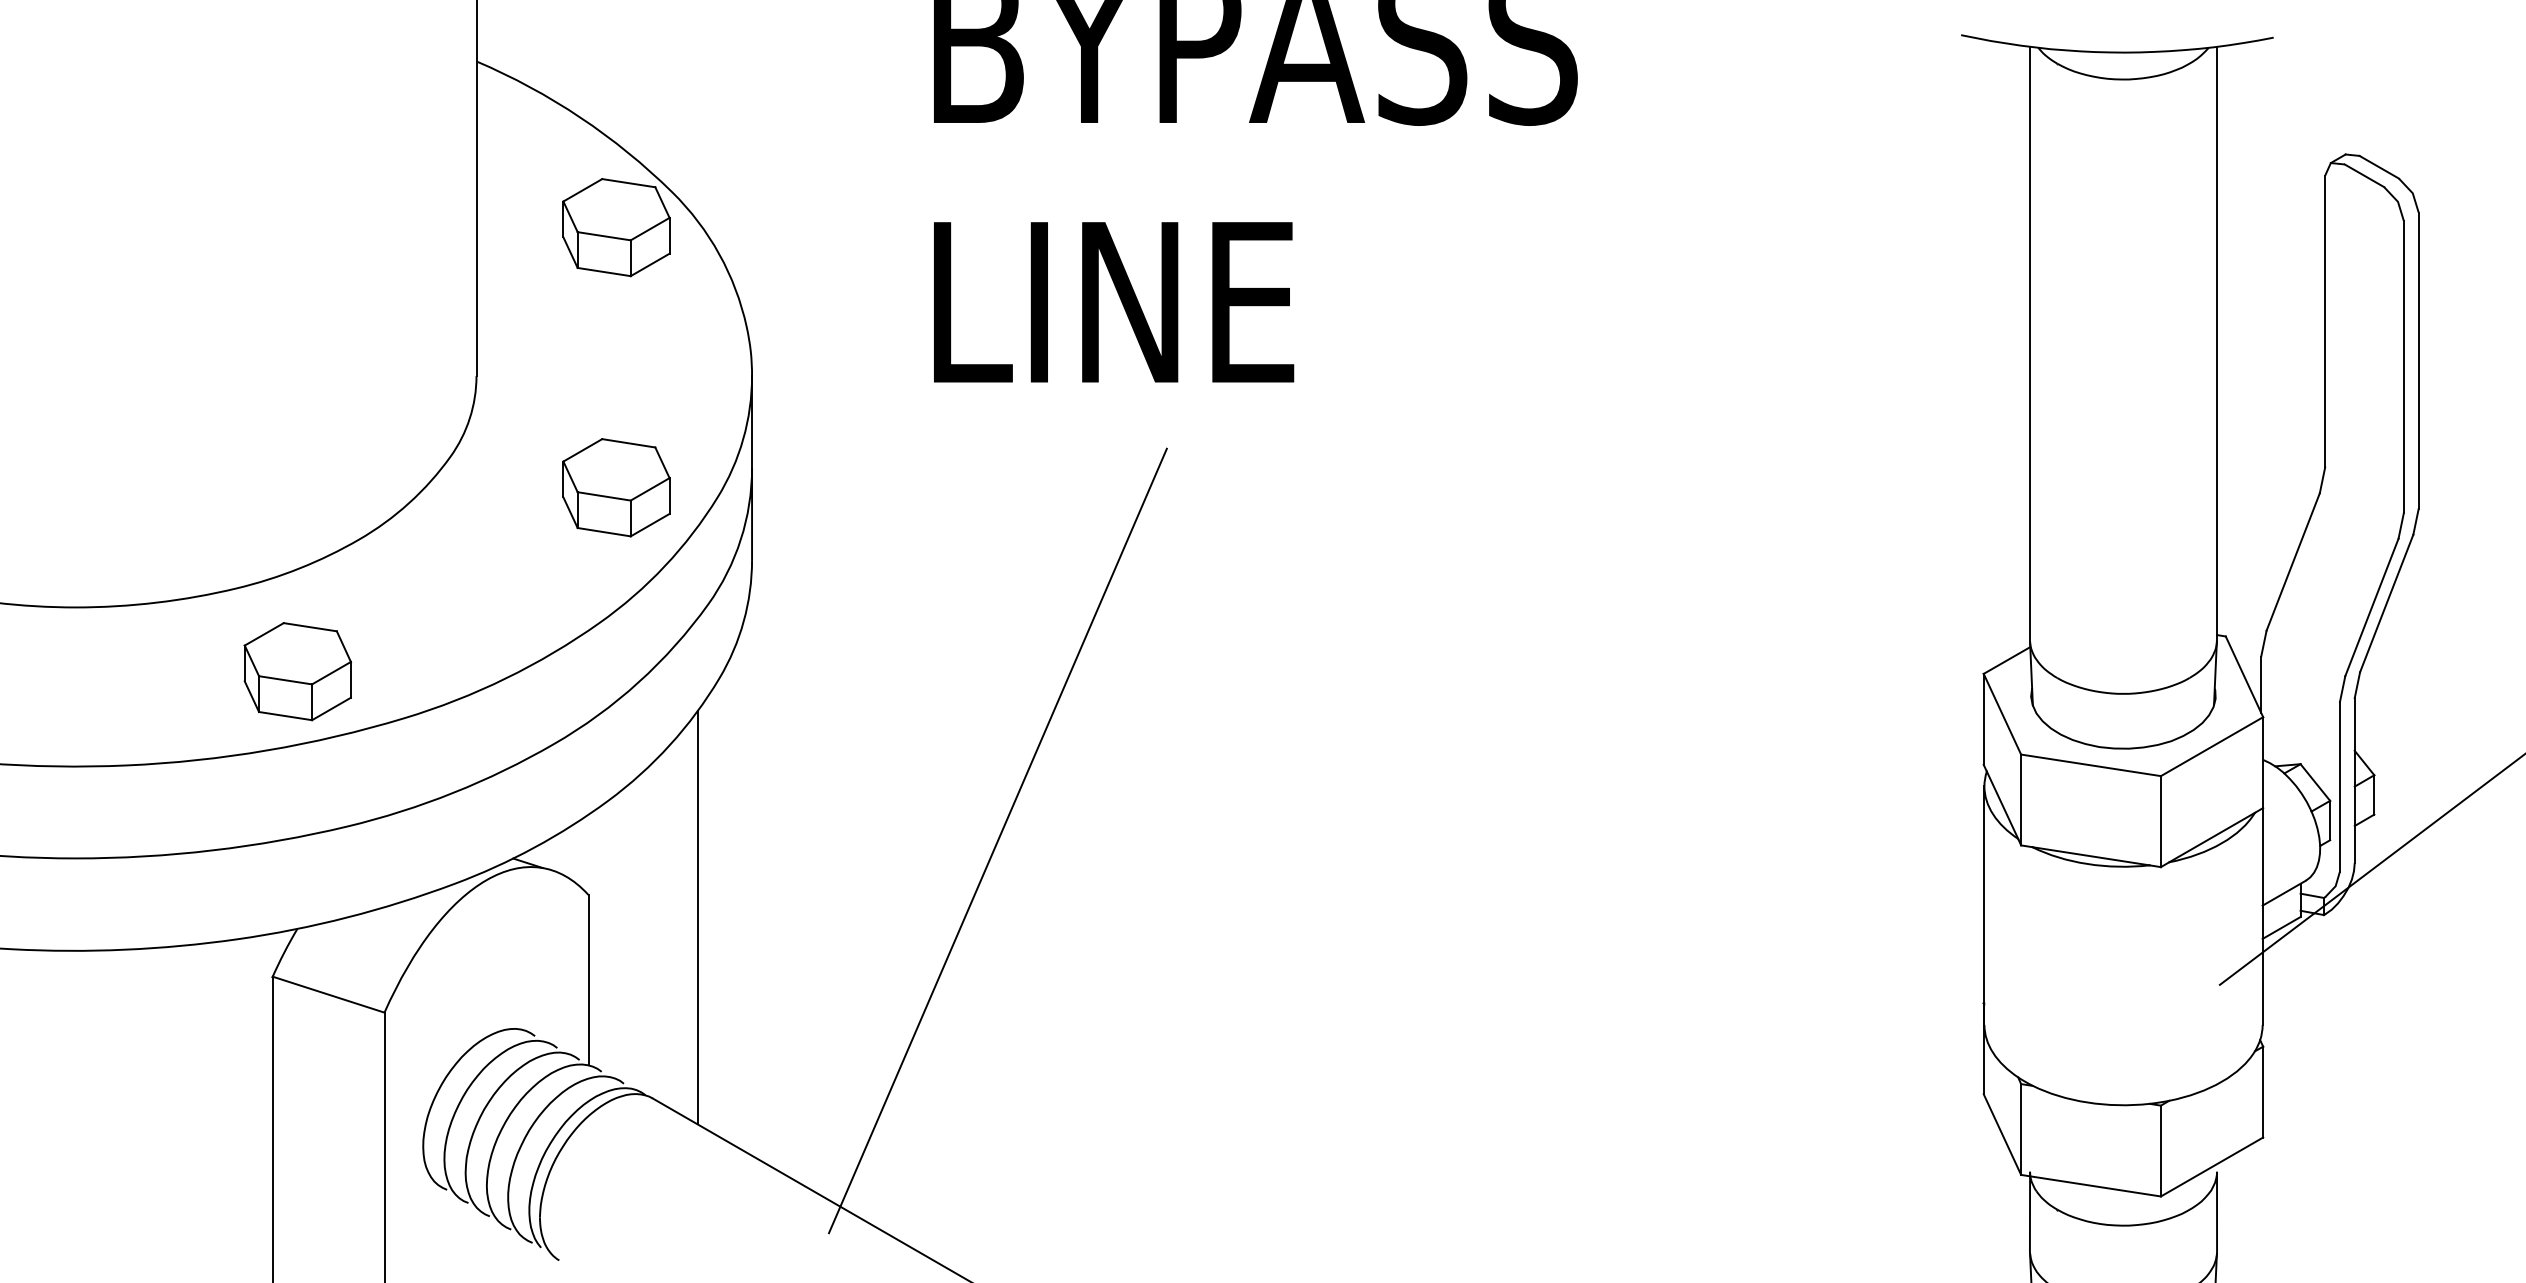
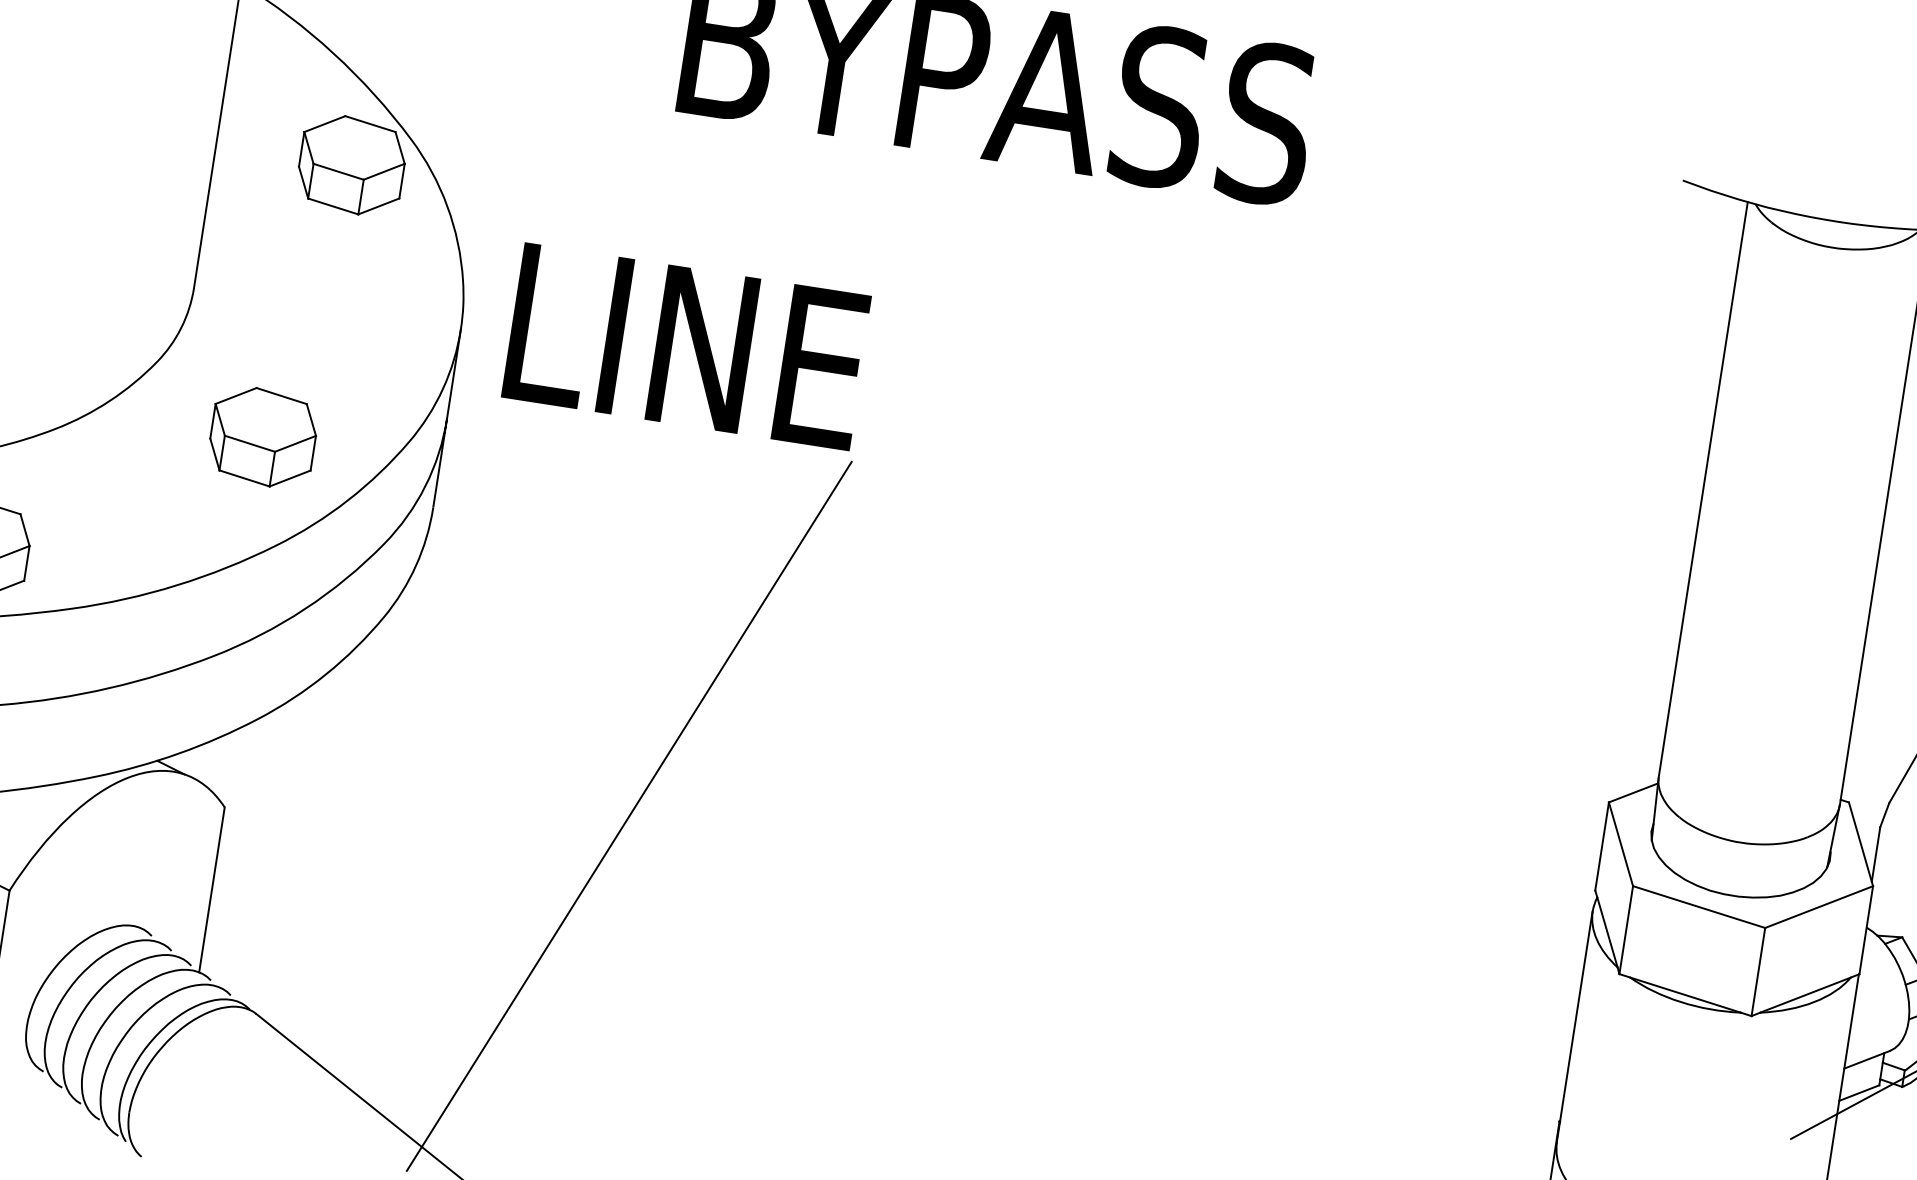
text: (1114, 302) -> (687, 347), moved
part: (616, 487) -> (263, 437), moved
line: (697, 917) -> (326, 845), removed

